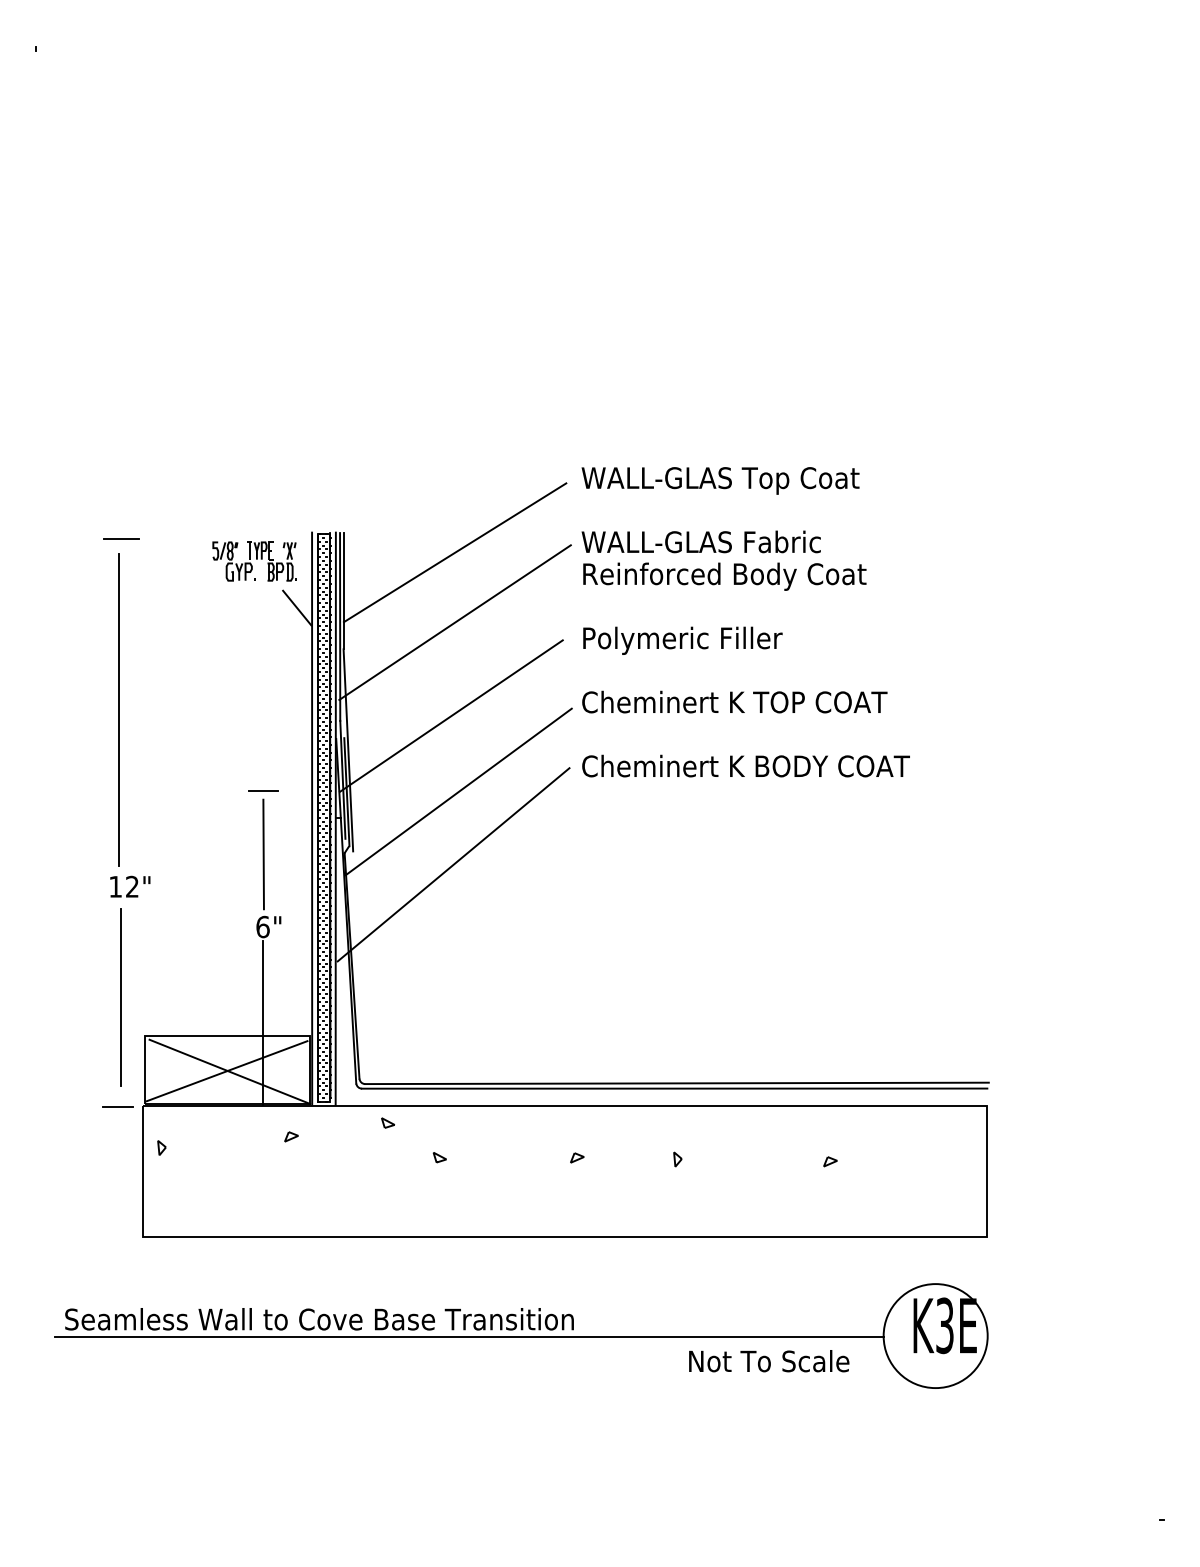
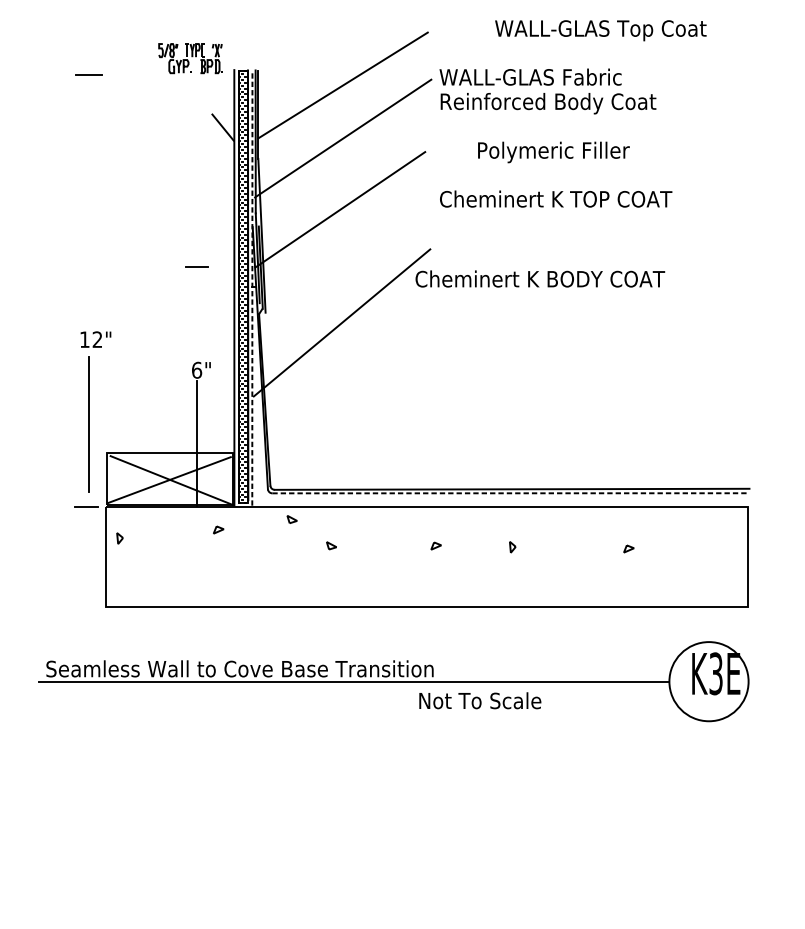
text: (720, 480) -> (600, 30), moved
part: (254, 561) -> (190, 58), moved
text: (682, 640) -> (553, 152), moved
line: (119, 710) -> (87, 205), removed
text: (745, 765) -> (539, 278), moved
line: (458, 791) -> (345, 267), removed
line: (335, 818) -> (252, 287), solid -> dashed
line: (263, 854) -> (197, 315), removed
line: (674, 1088) -> (510, 493), solid -> dashed
text: (769, 1361) -> (480, 701), moved

